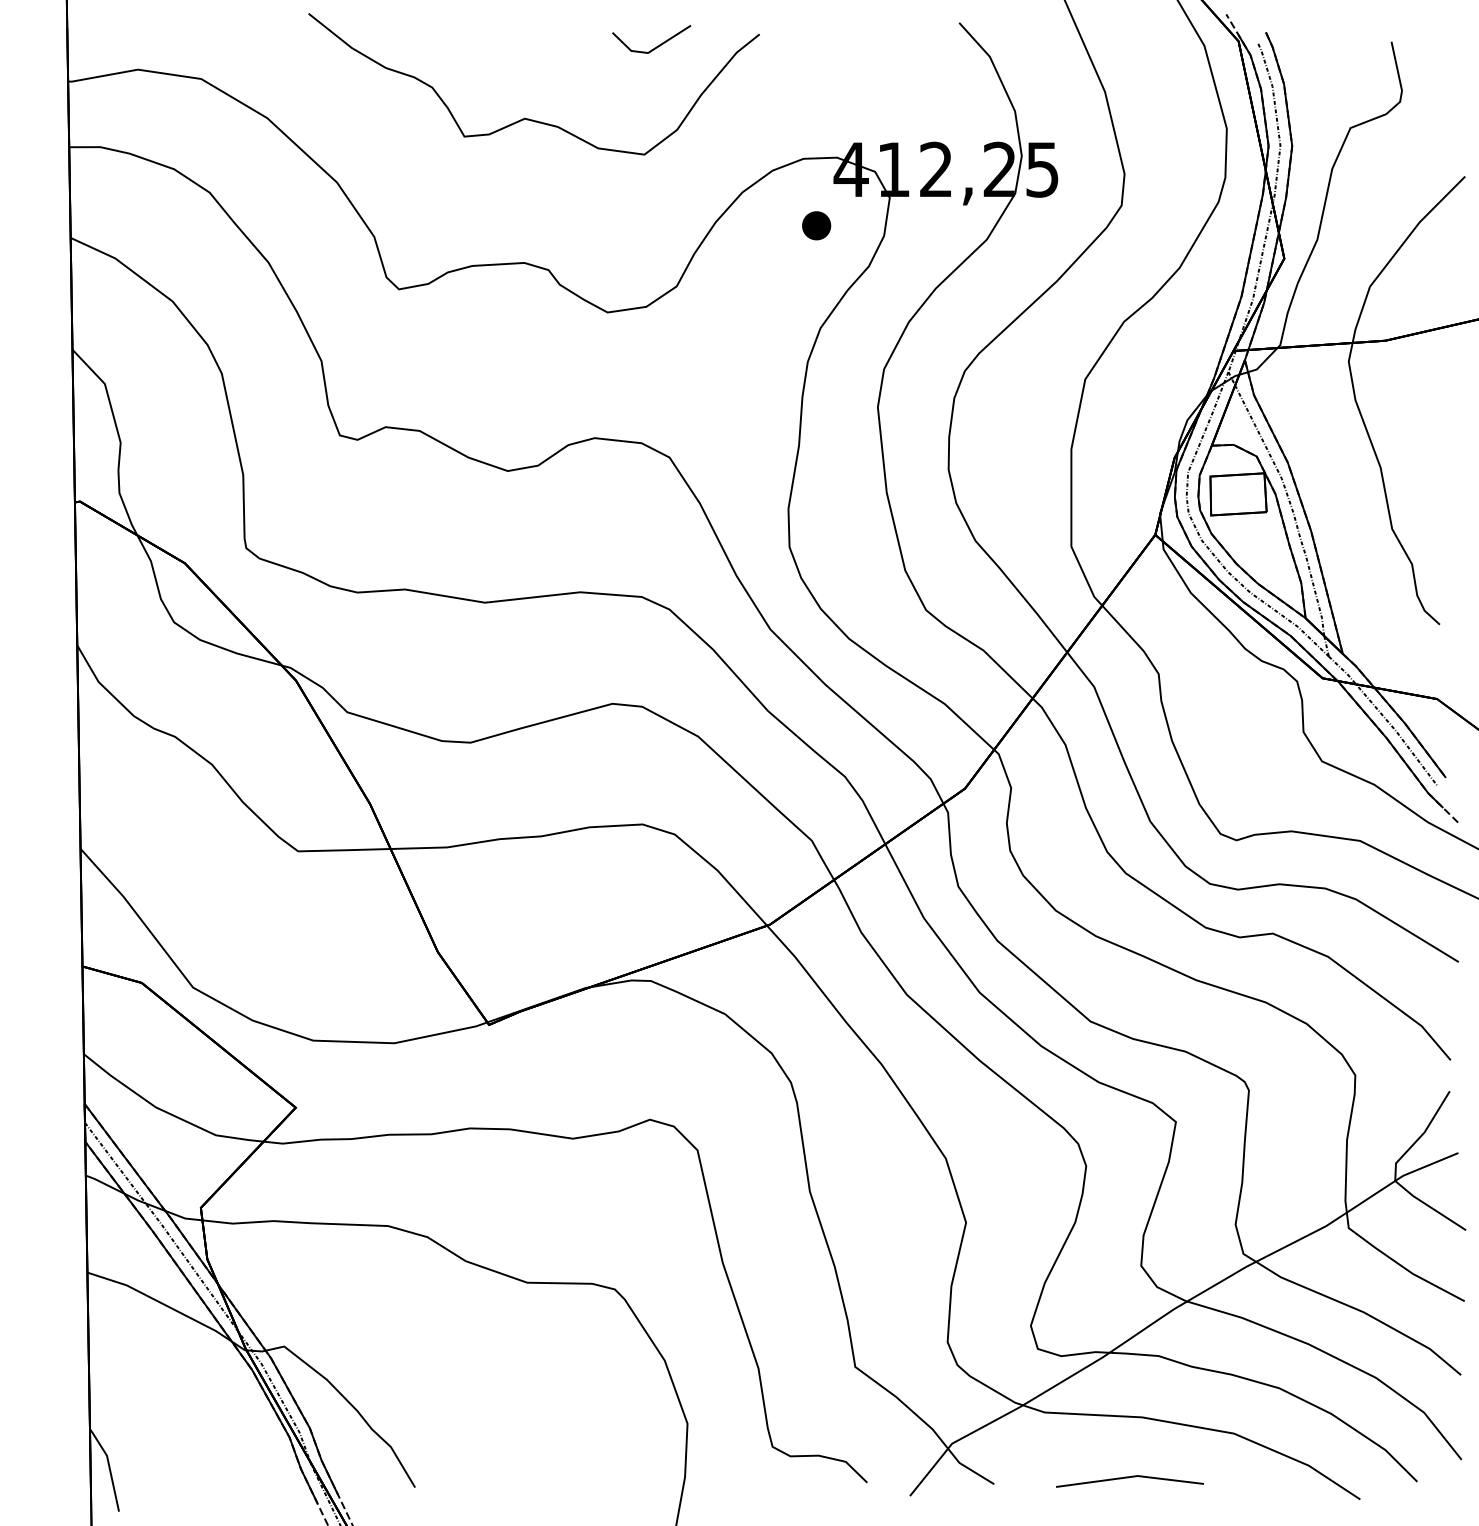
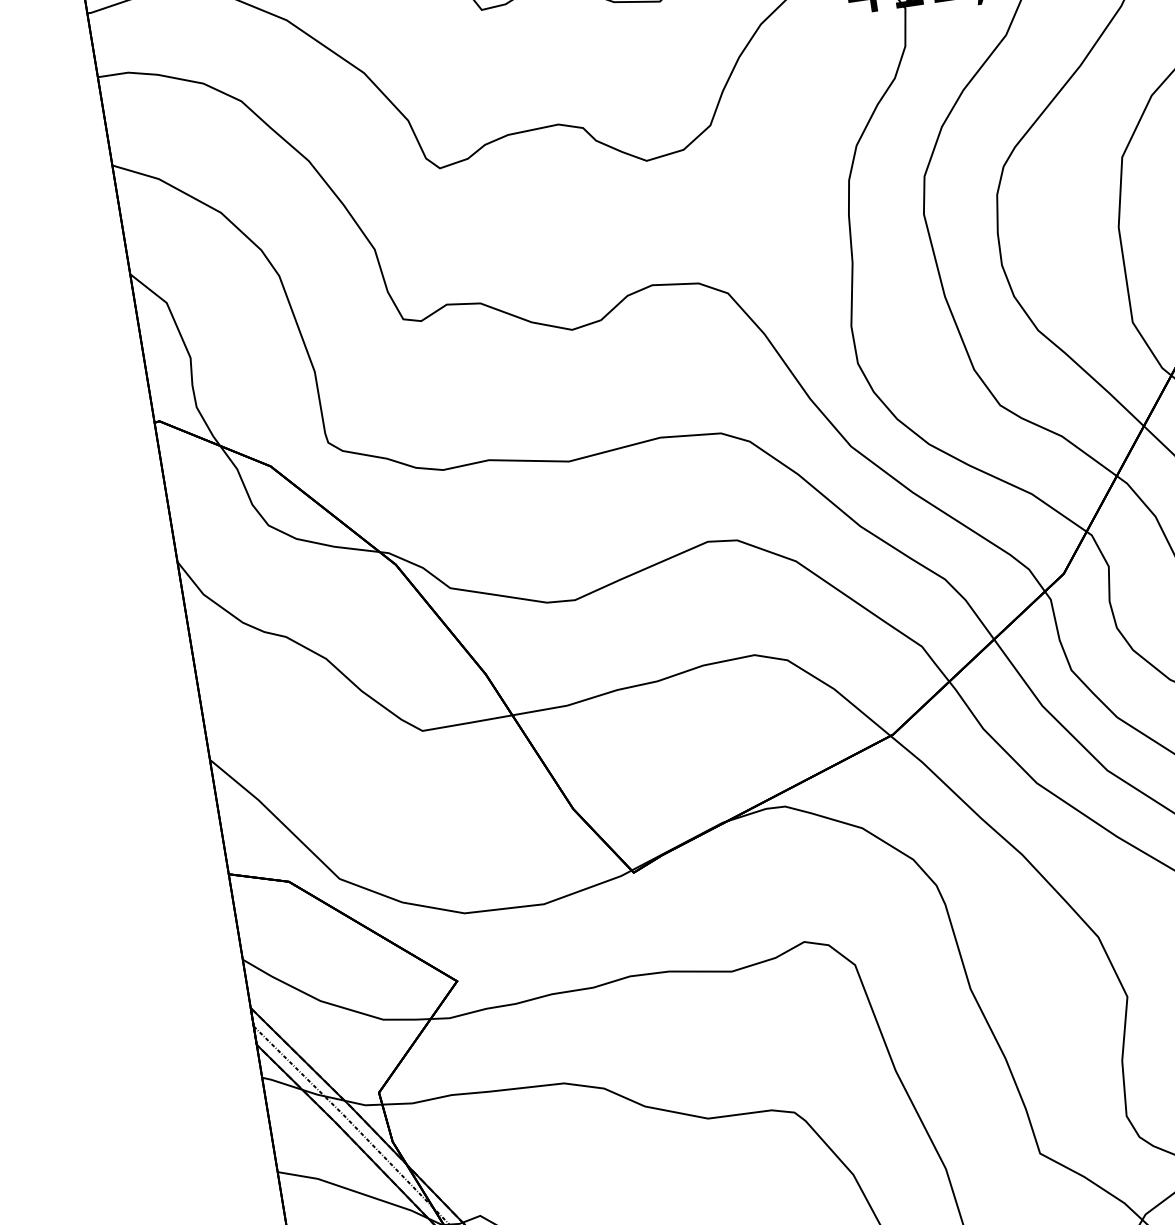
part: (816, 225) -> (837, 45), removed

